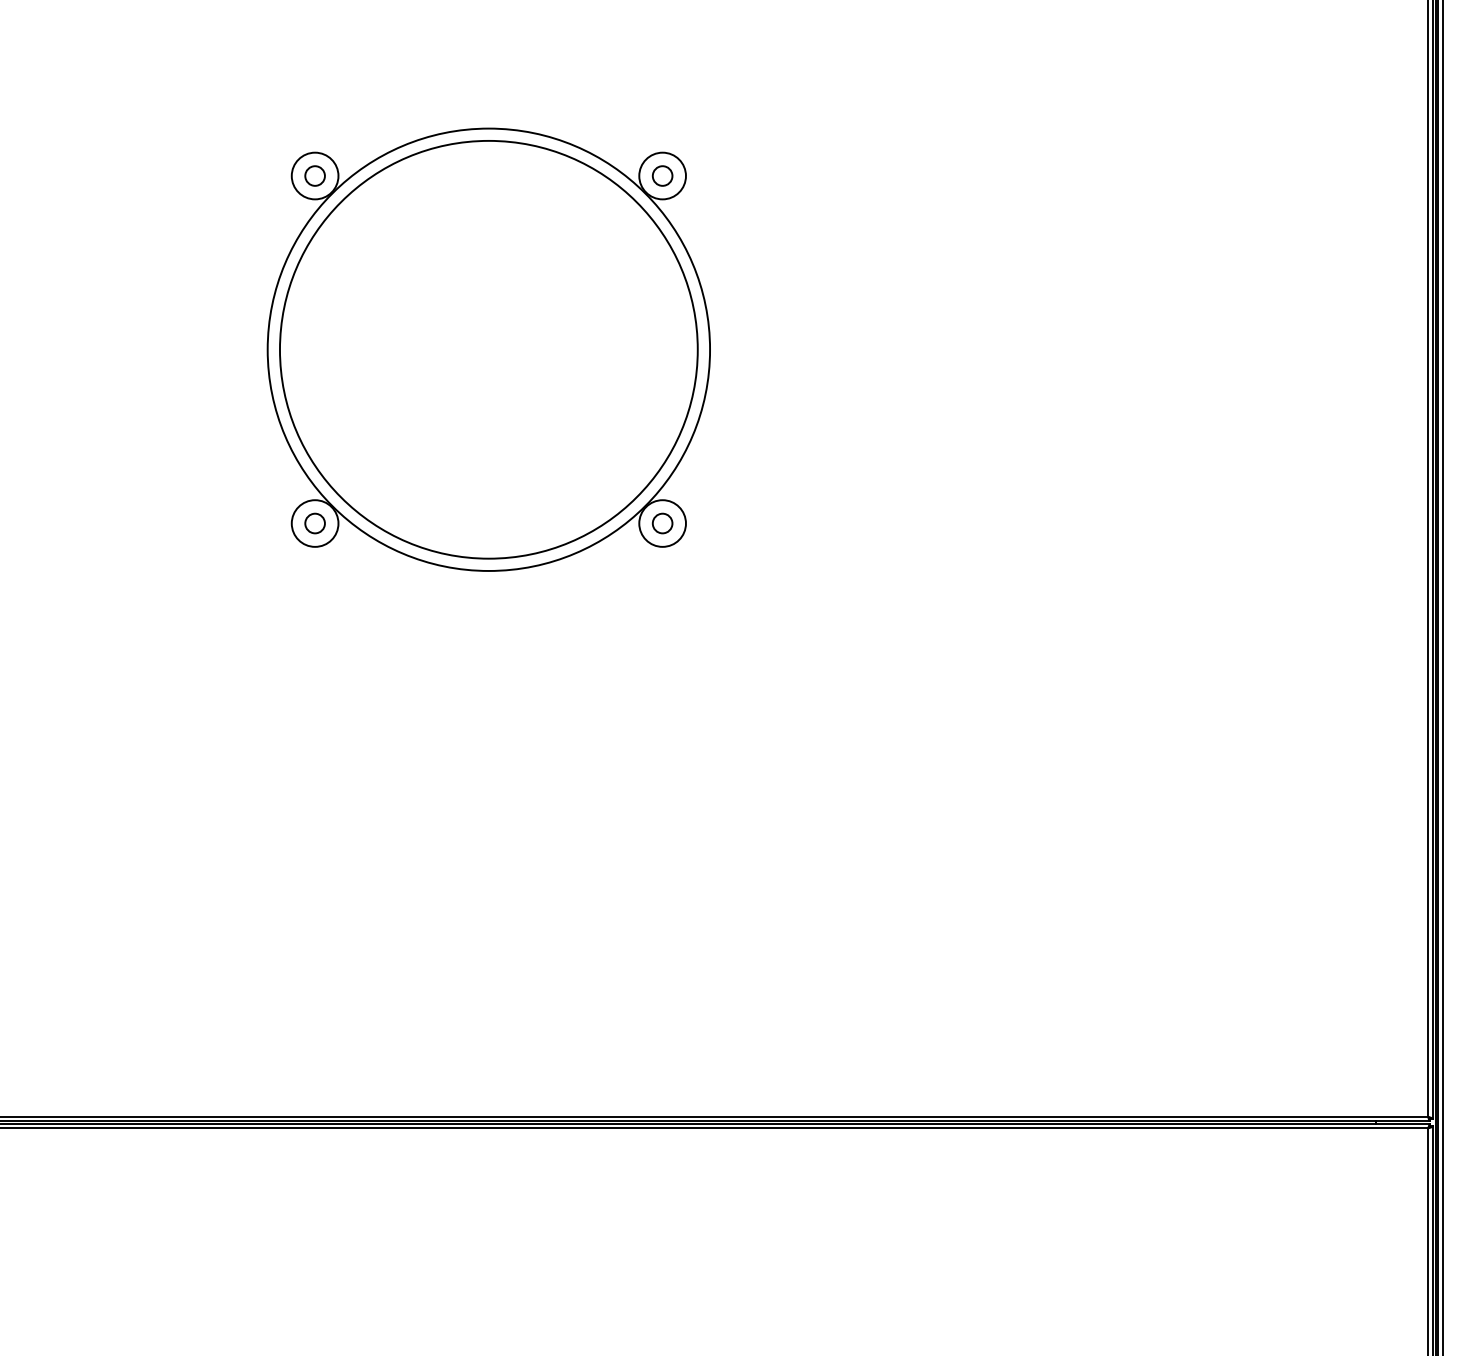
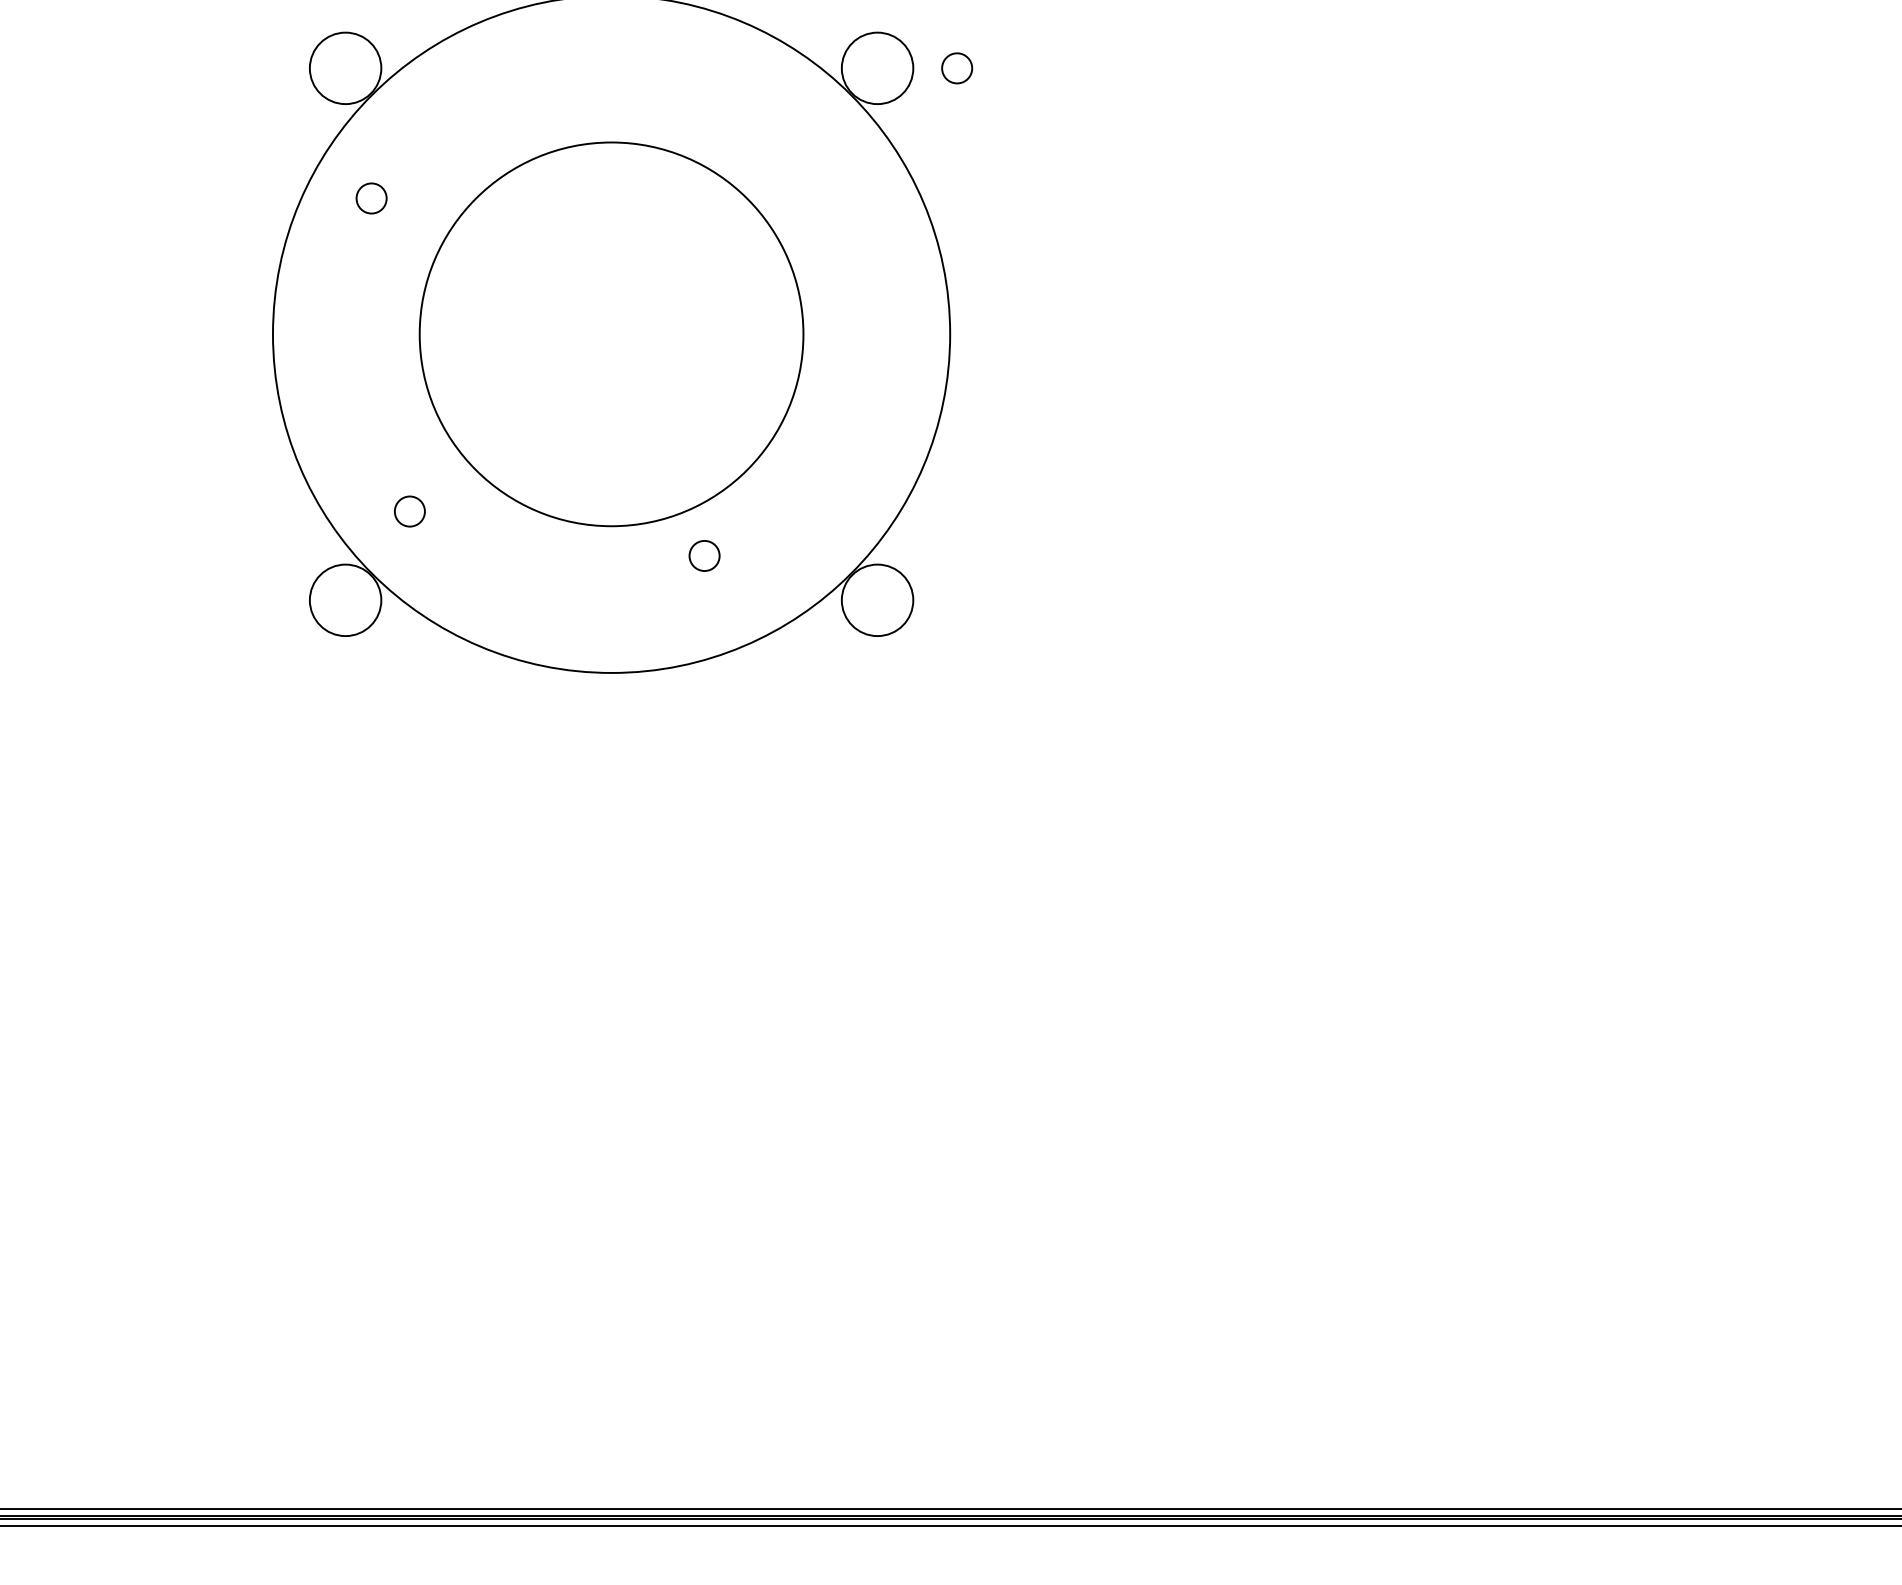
circle: (314, 175) -> (370, 197), moved
circle: (662, 175) -> (956, 67), moved
circle: (488, 349) -> (610, 333), size x0.6
circle: (314, 523) -> (408, 511), moved
circle: (662, 523) -> (704, 555), moved

